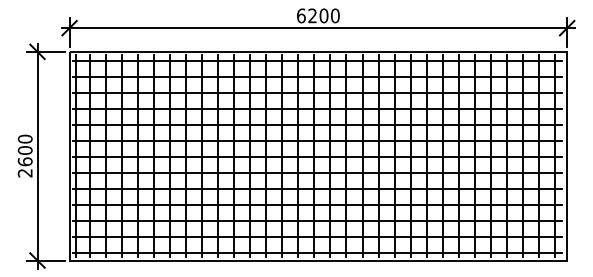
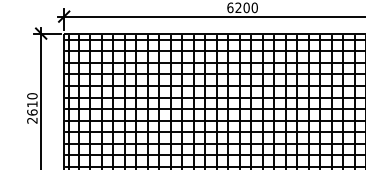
text: (24, 150) -> (31, 104), 2600 -> 2610

